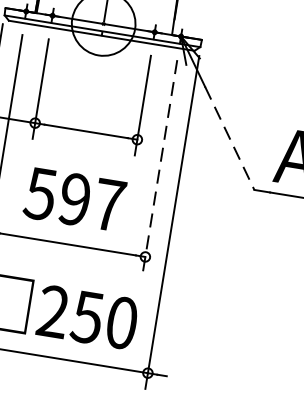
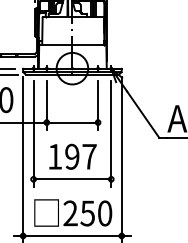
line: (230, 140) -> (143, 115), dashed -> solid
line: (160, 167) -> (111, 134), dashed -> solid
text: (39, 193) -> (54, 156), 597 -> 197

